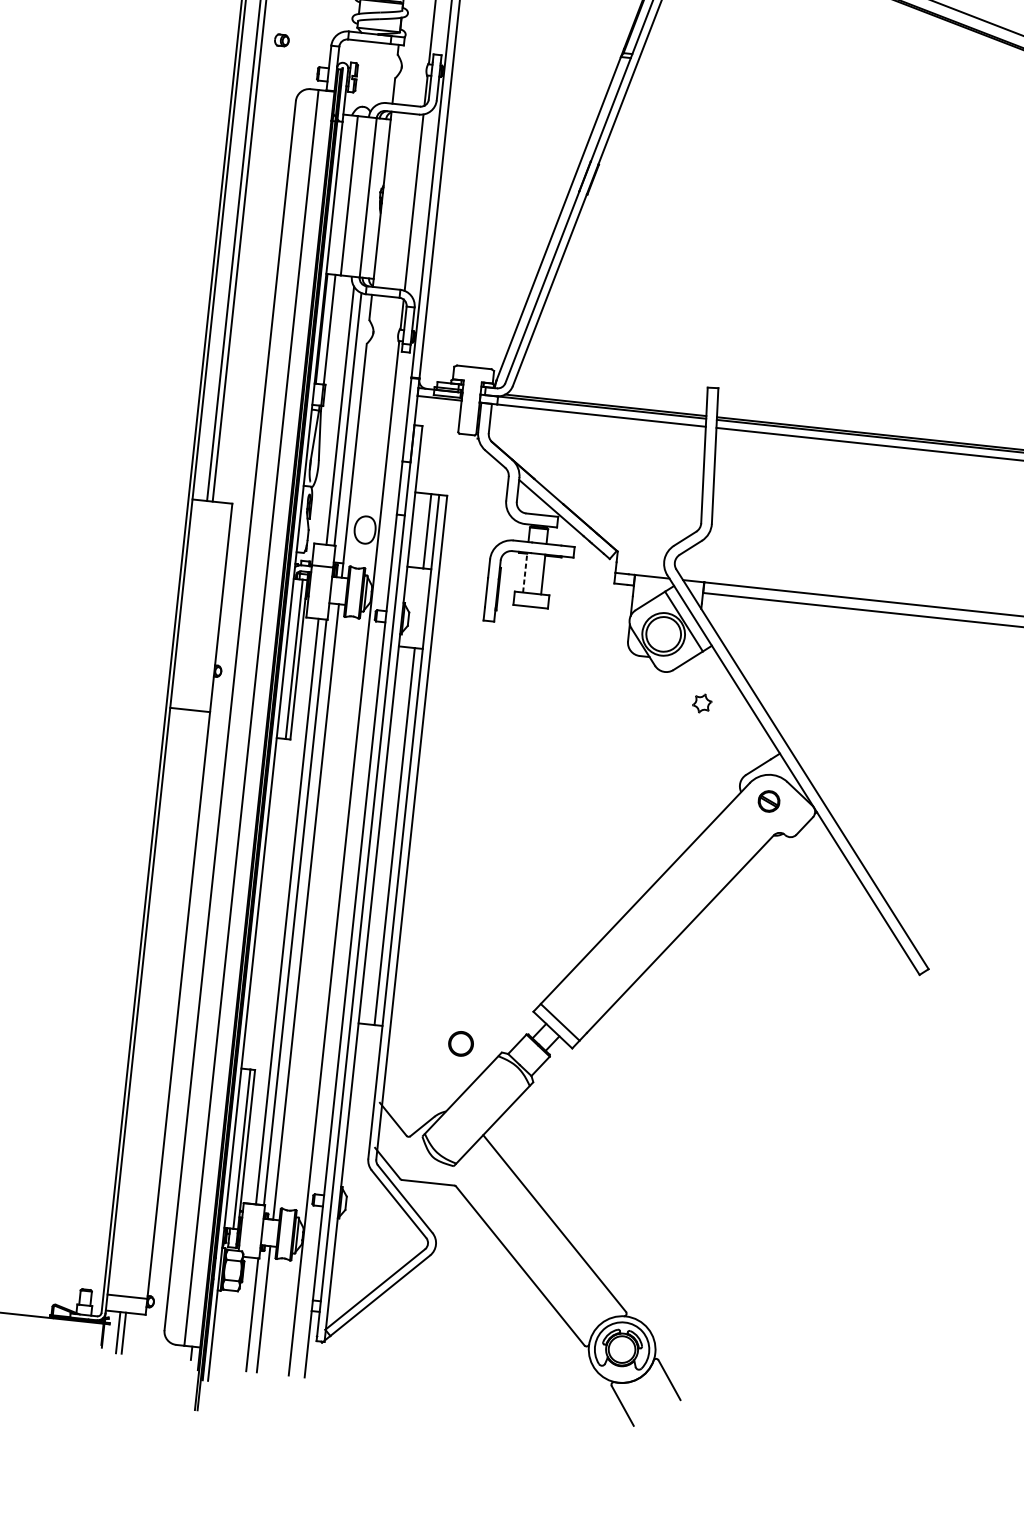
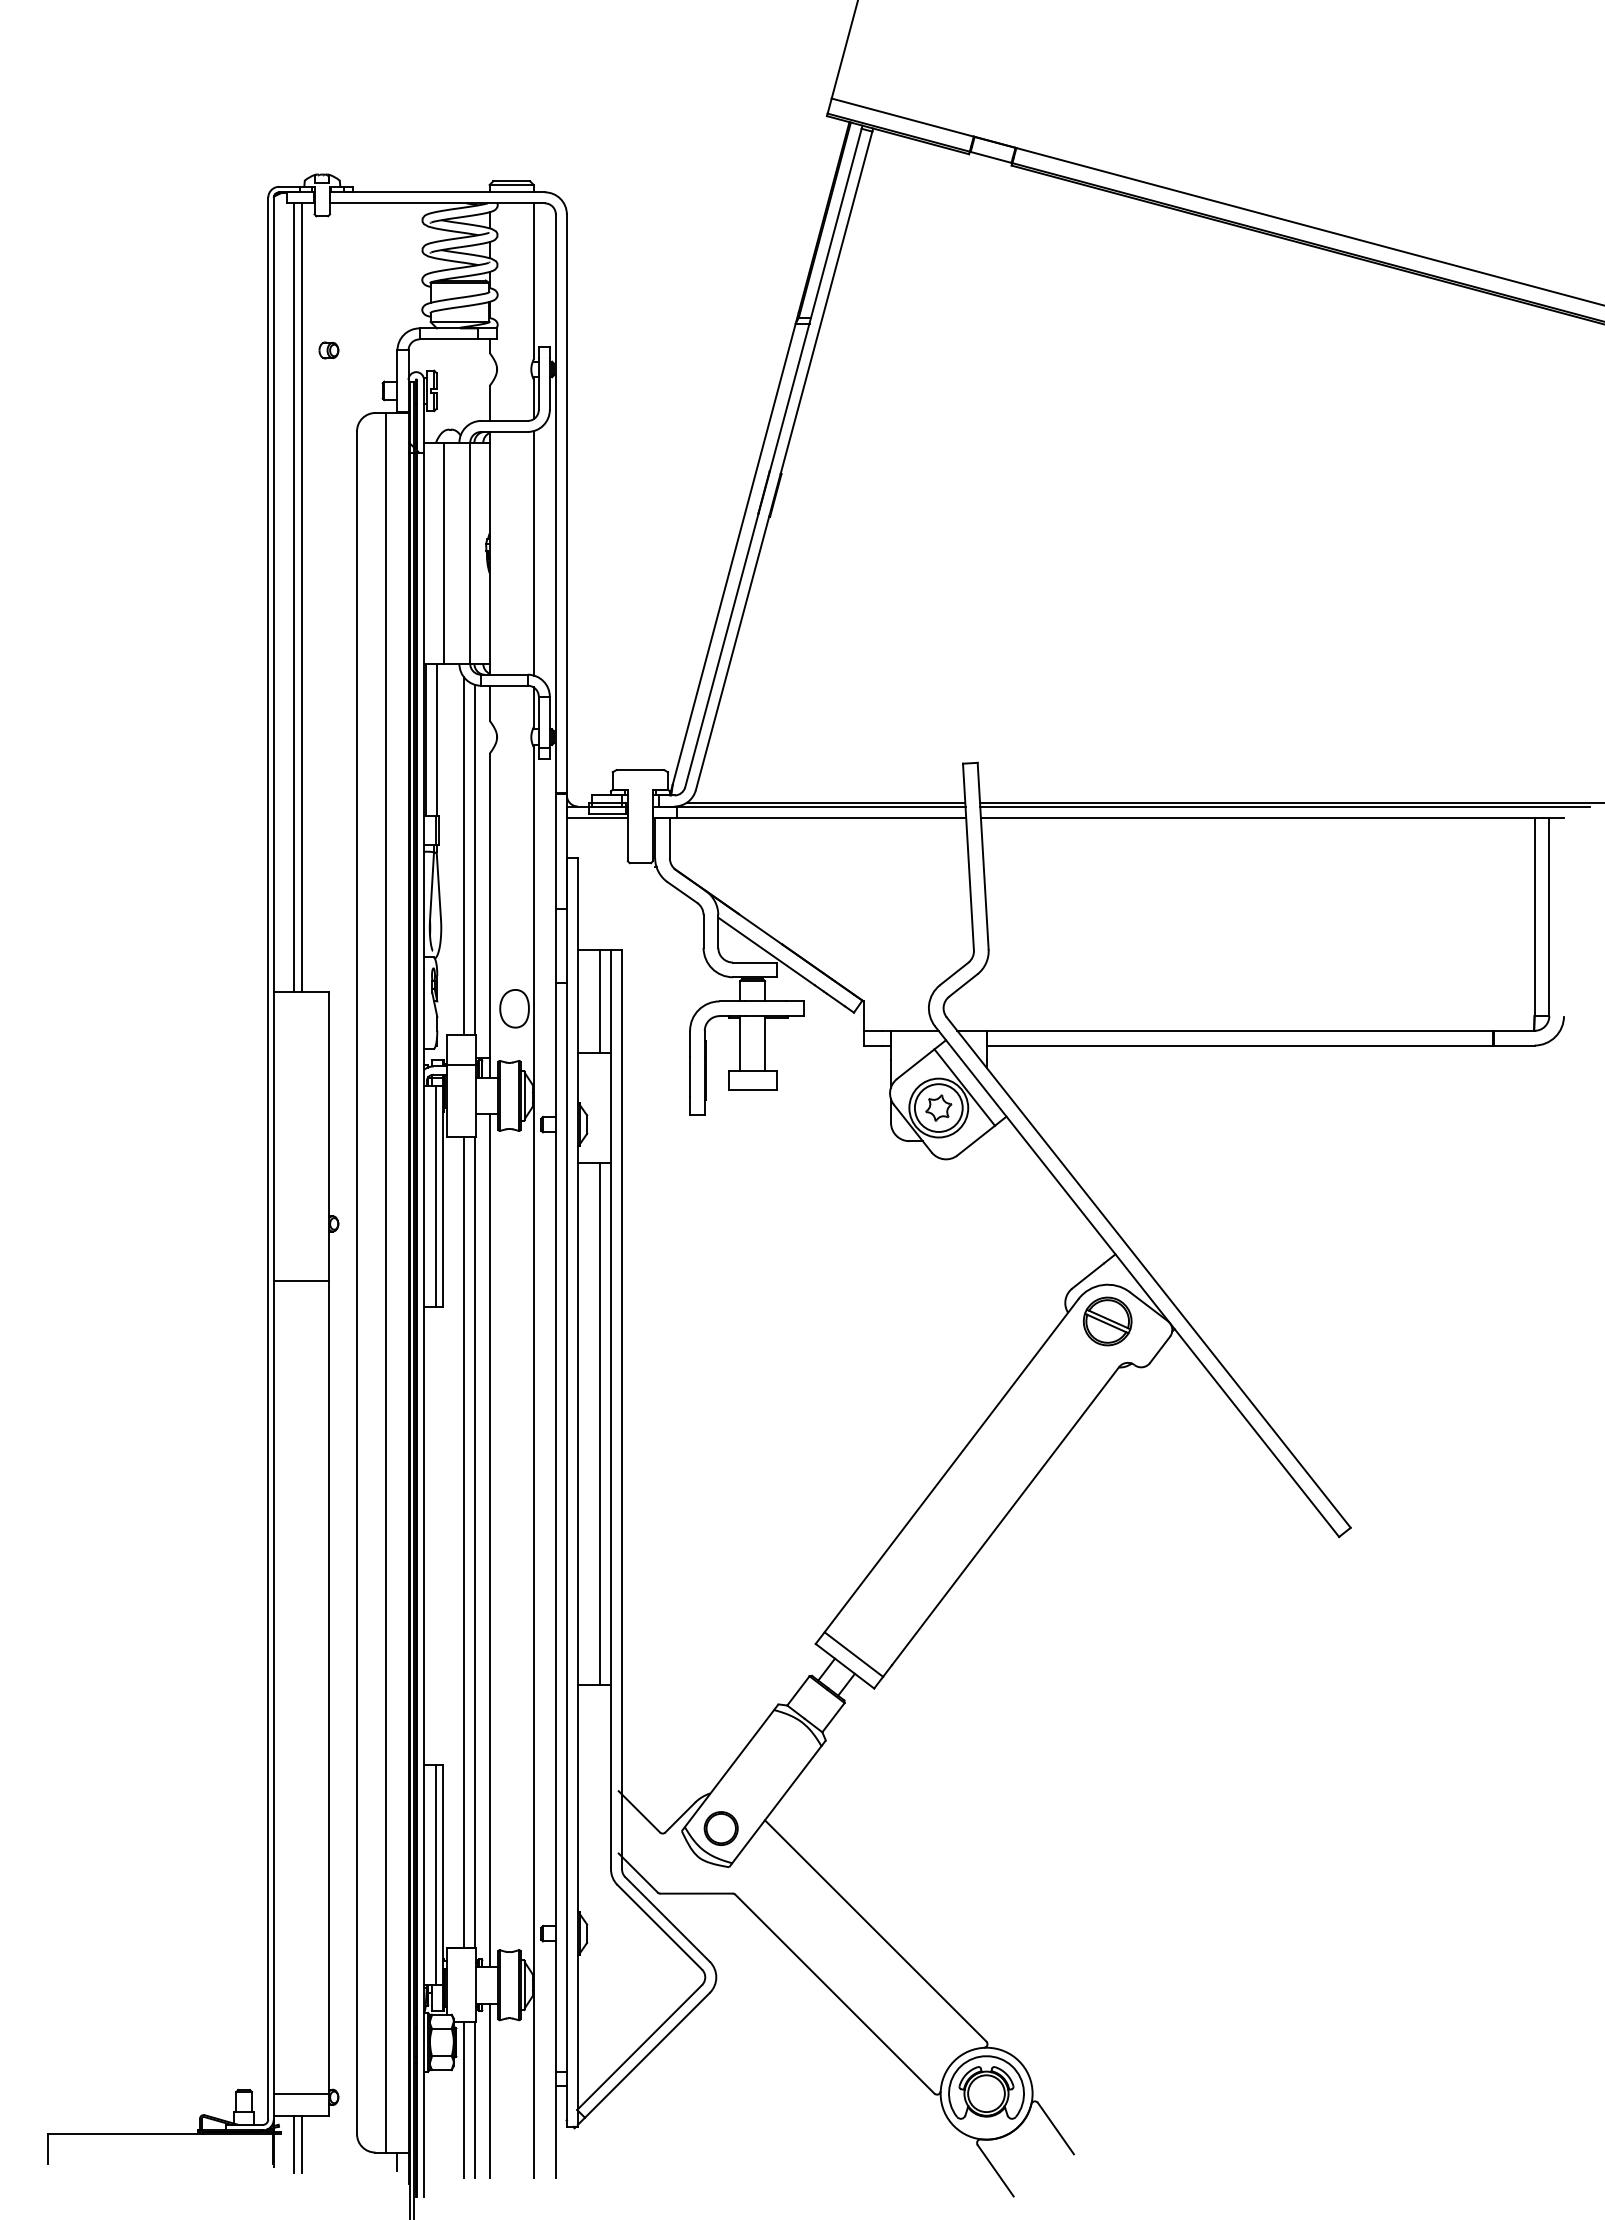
line: (525, 572) -> (740, 1043), dashed -> solid
part: (702, 703) -> (938, 1107), moved
part: (768, 801) -> (1107, 1321), size x1.67
part: (460, 1043) -> (720, 1828), moved
line: (244, 1314) -> (463, 2100), added

